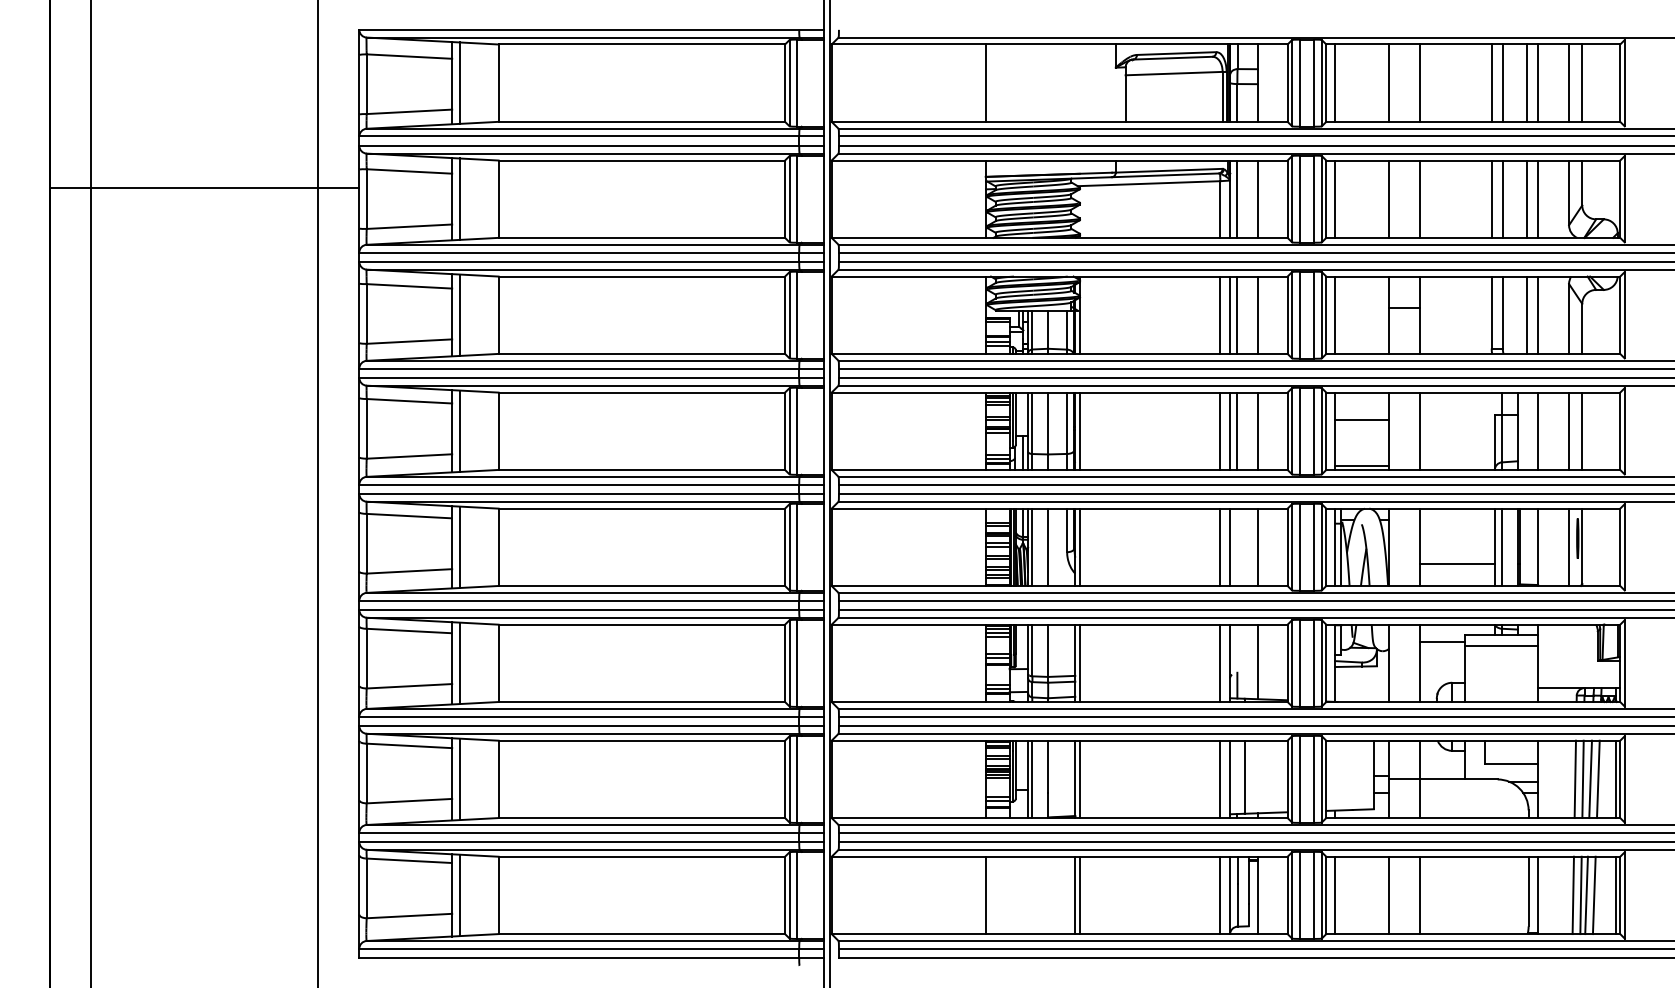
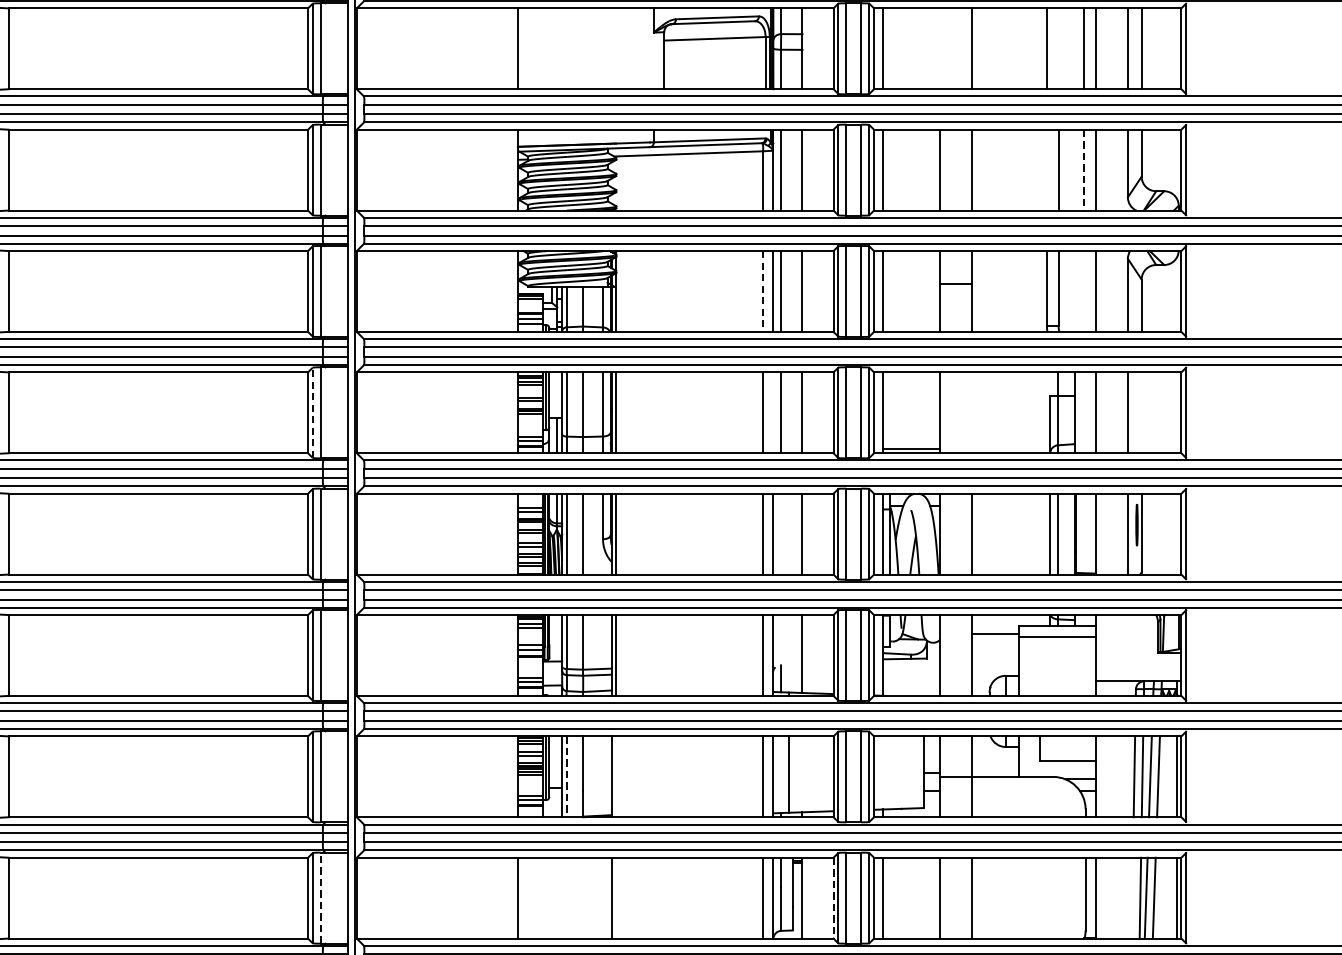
line: (1389, 82) -> (940, 48), removed
line: (1502, 82) -> (1058, 48), removed
line: (1491, 198) -> (1046, 169), removed
line: (1527, 199) -> (1084, 170), solid -> dashed
line: (1527, 314) -> (1084, 290), removed
line: (1220, 315) -> (763, 291), solid -> dashed
line: (1362, 419) -> (911, 400), removed
line: (789, 430) -> (312, 412), solid -> dashed
line: (1230, 430) -> (773, 412), removed
line: (1420, 430) -> (972, 412), removed
line: (1582, 430) -> (1141, 412), removed
line: (1457, 564) -> (1011, 552), removed
line: (1032, 779) -> (566, 776), solid -> dashed
line: (1079, 779) -> (615, 776), removed
line: (796, 895) -> (320, 898), solid -> dashed
line: (1079, 895) -> (615, 898), removed
line: (1287, 895) -> (833, 898), solid -> dashed
line: (1572, 895) -> (1131, 898), removed

